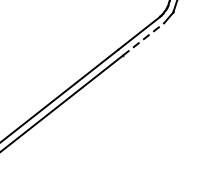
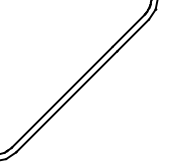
line: (144, 39) -> (133, 35), dashed -> solid

